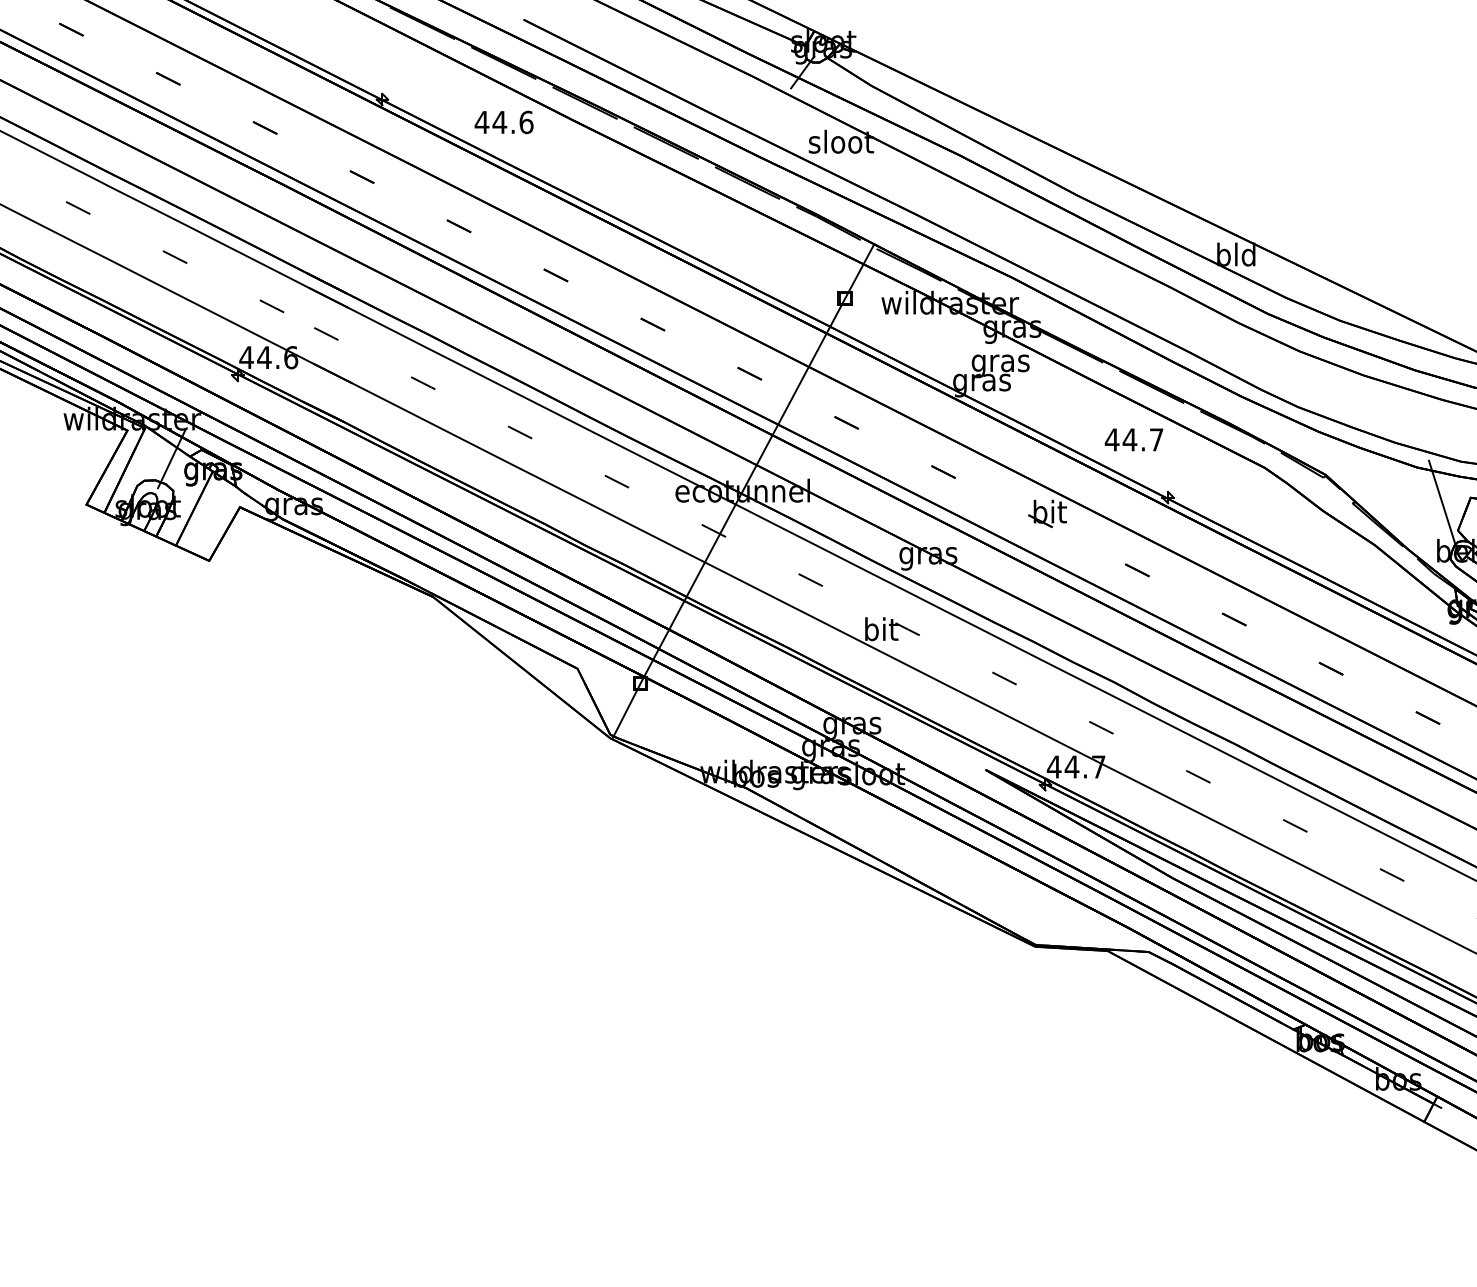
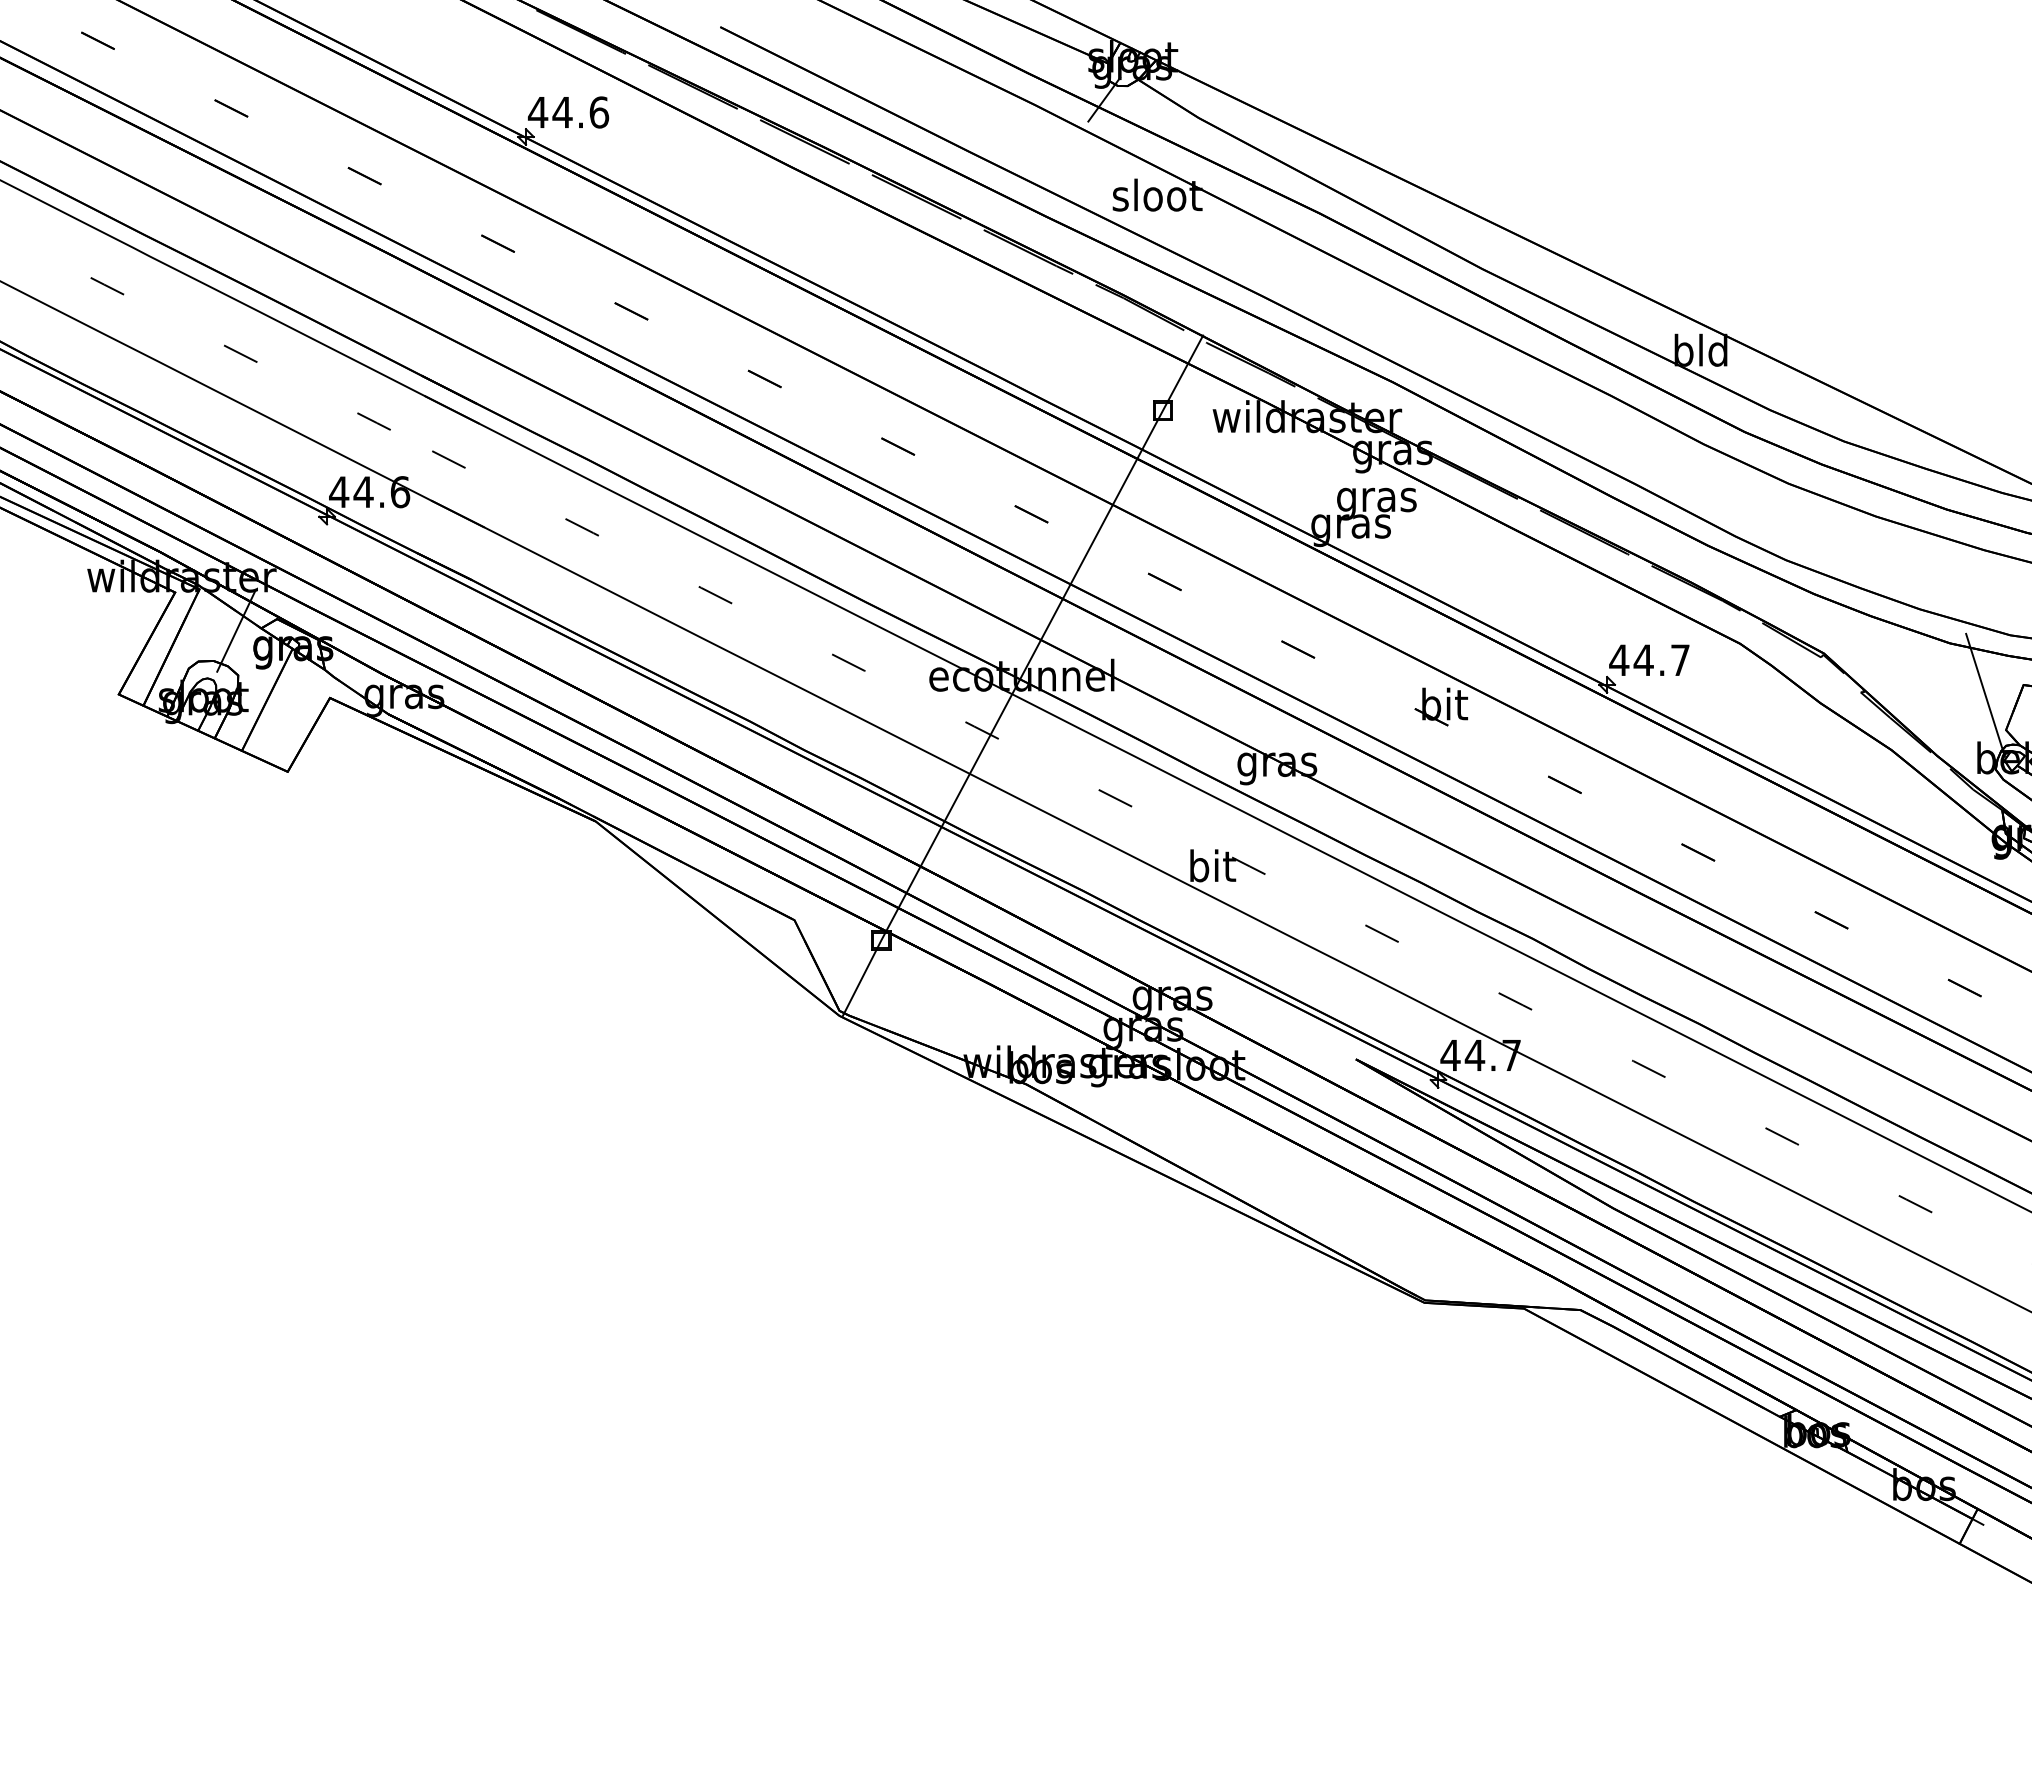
text: (504, 122) -> (568, 112), moved
text: (1134, 439) -> (1649, 659), moved

